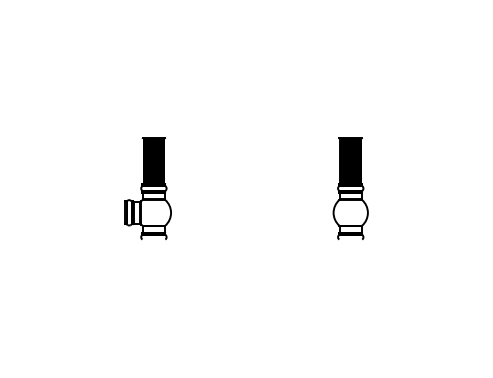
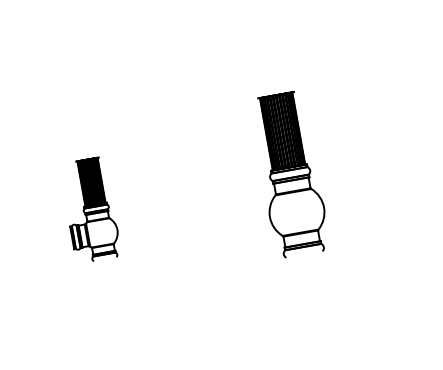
part: (350, 188) -> (289, 174), size x1.6

